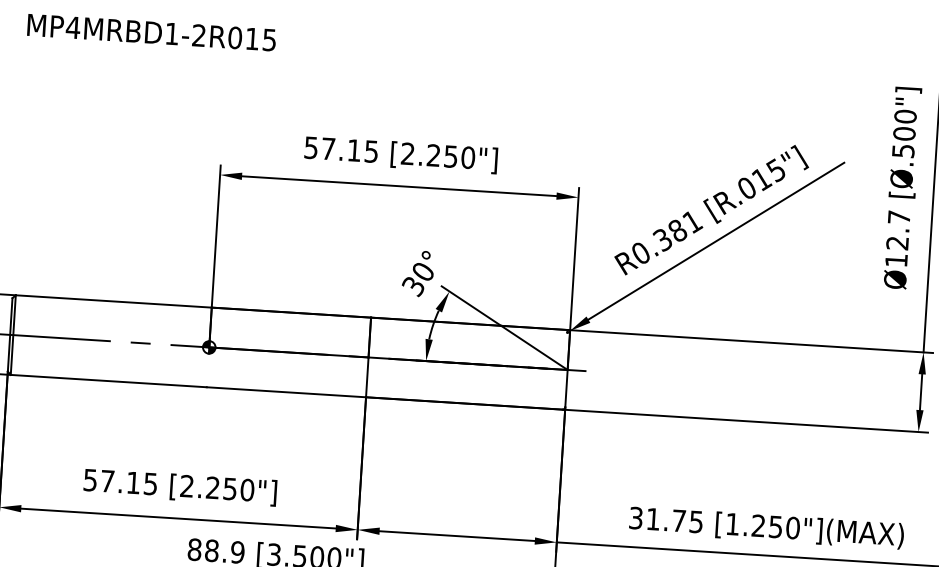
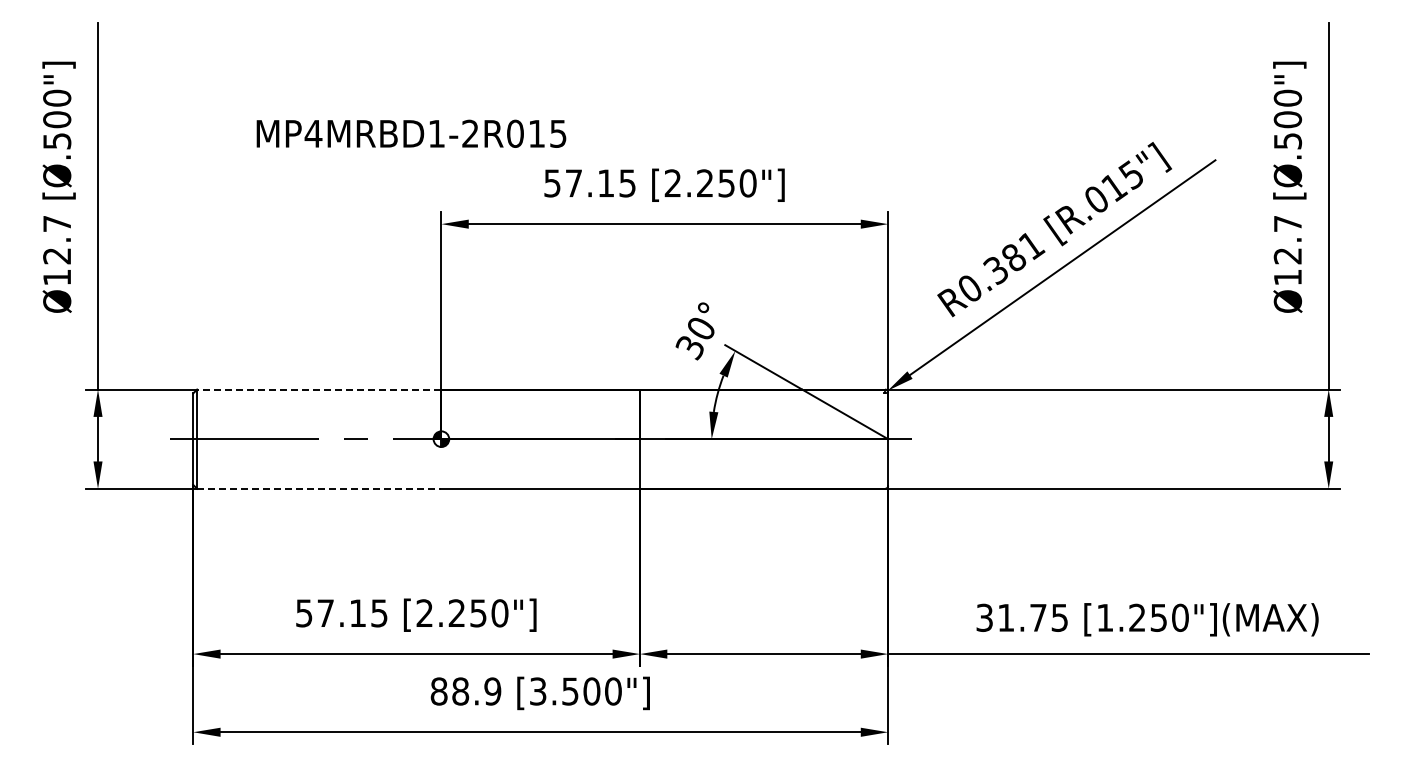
text: (151, 32) -> (411, 133), moved
line: (113, 301) -> (318, 389), solid -> dashed
line: (108, 380) -> (319, 488), solid -> dashed

